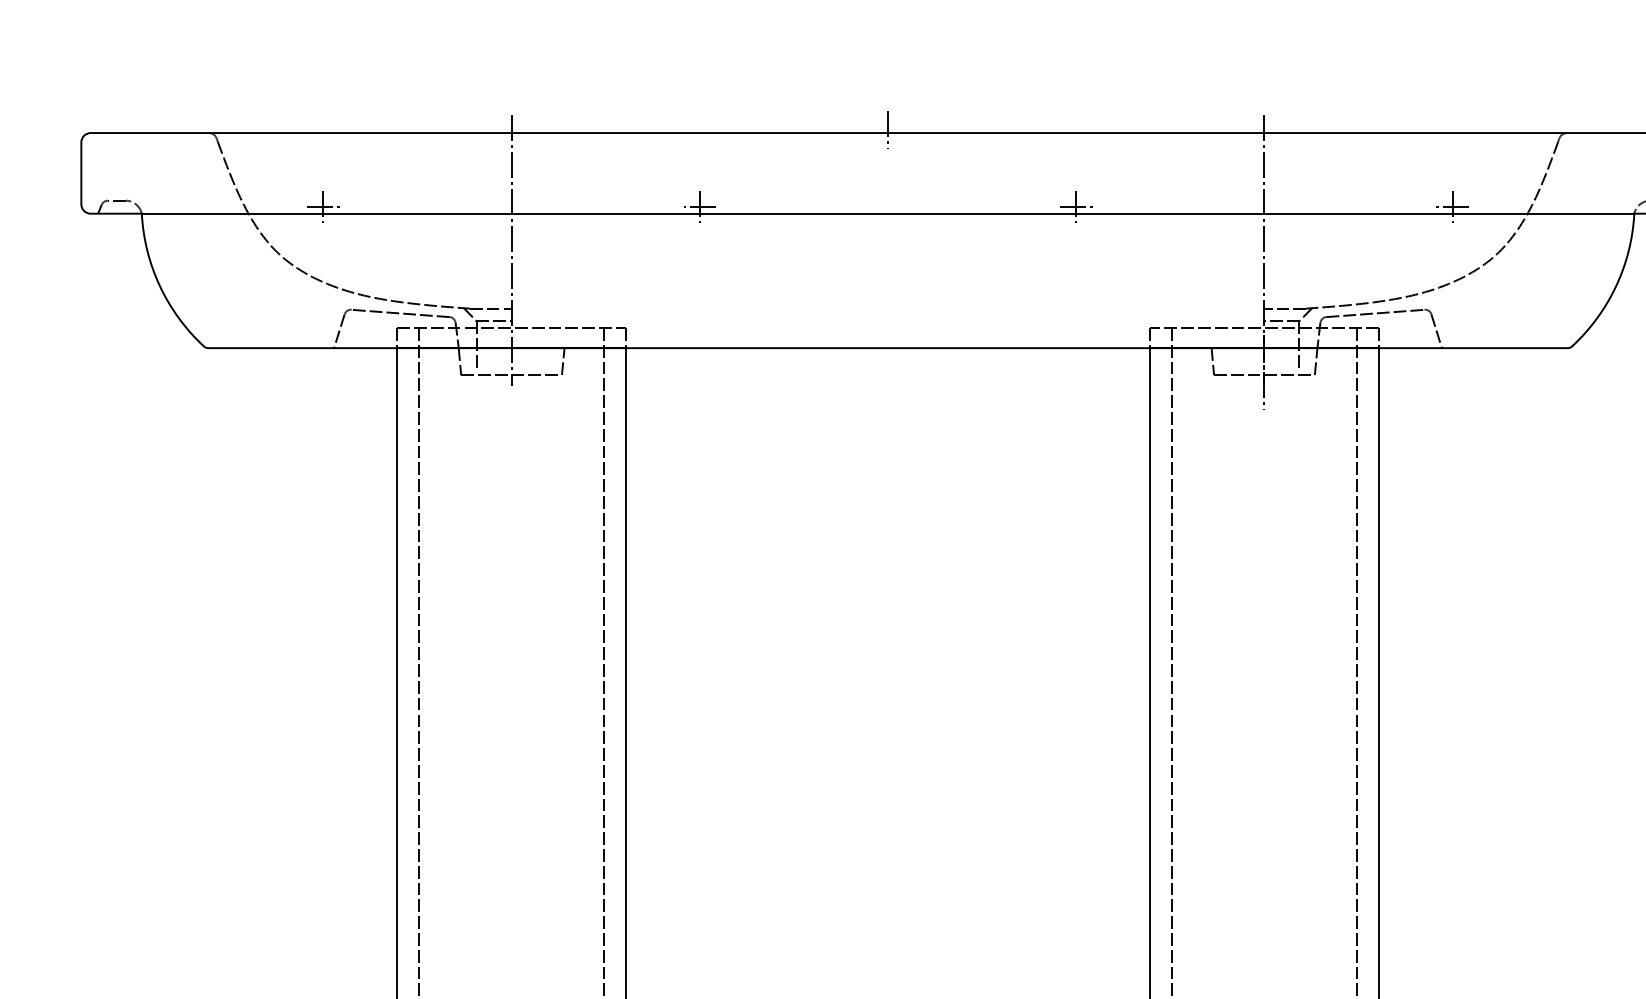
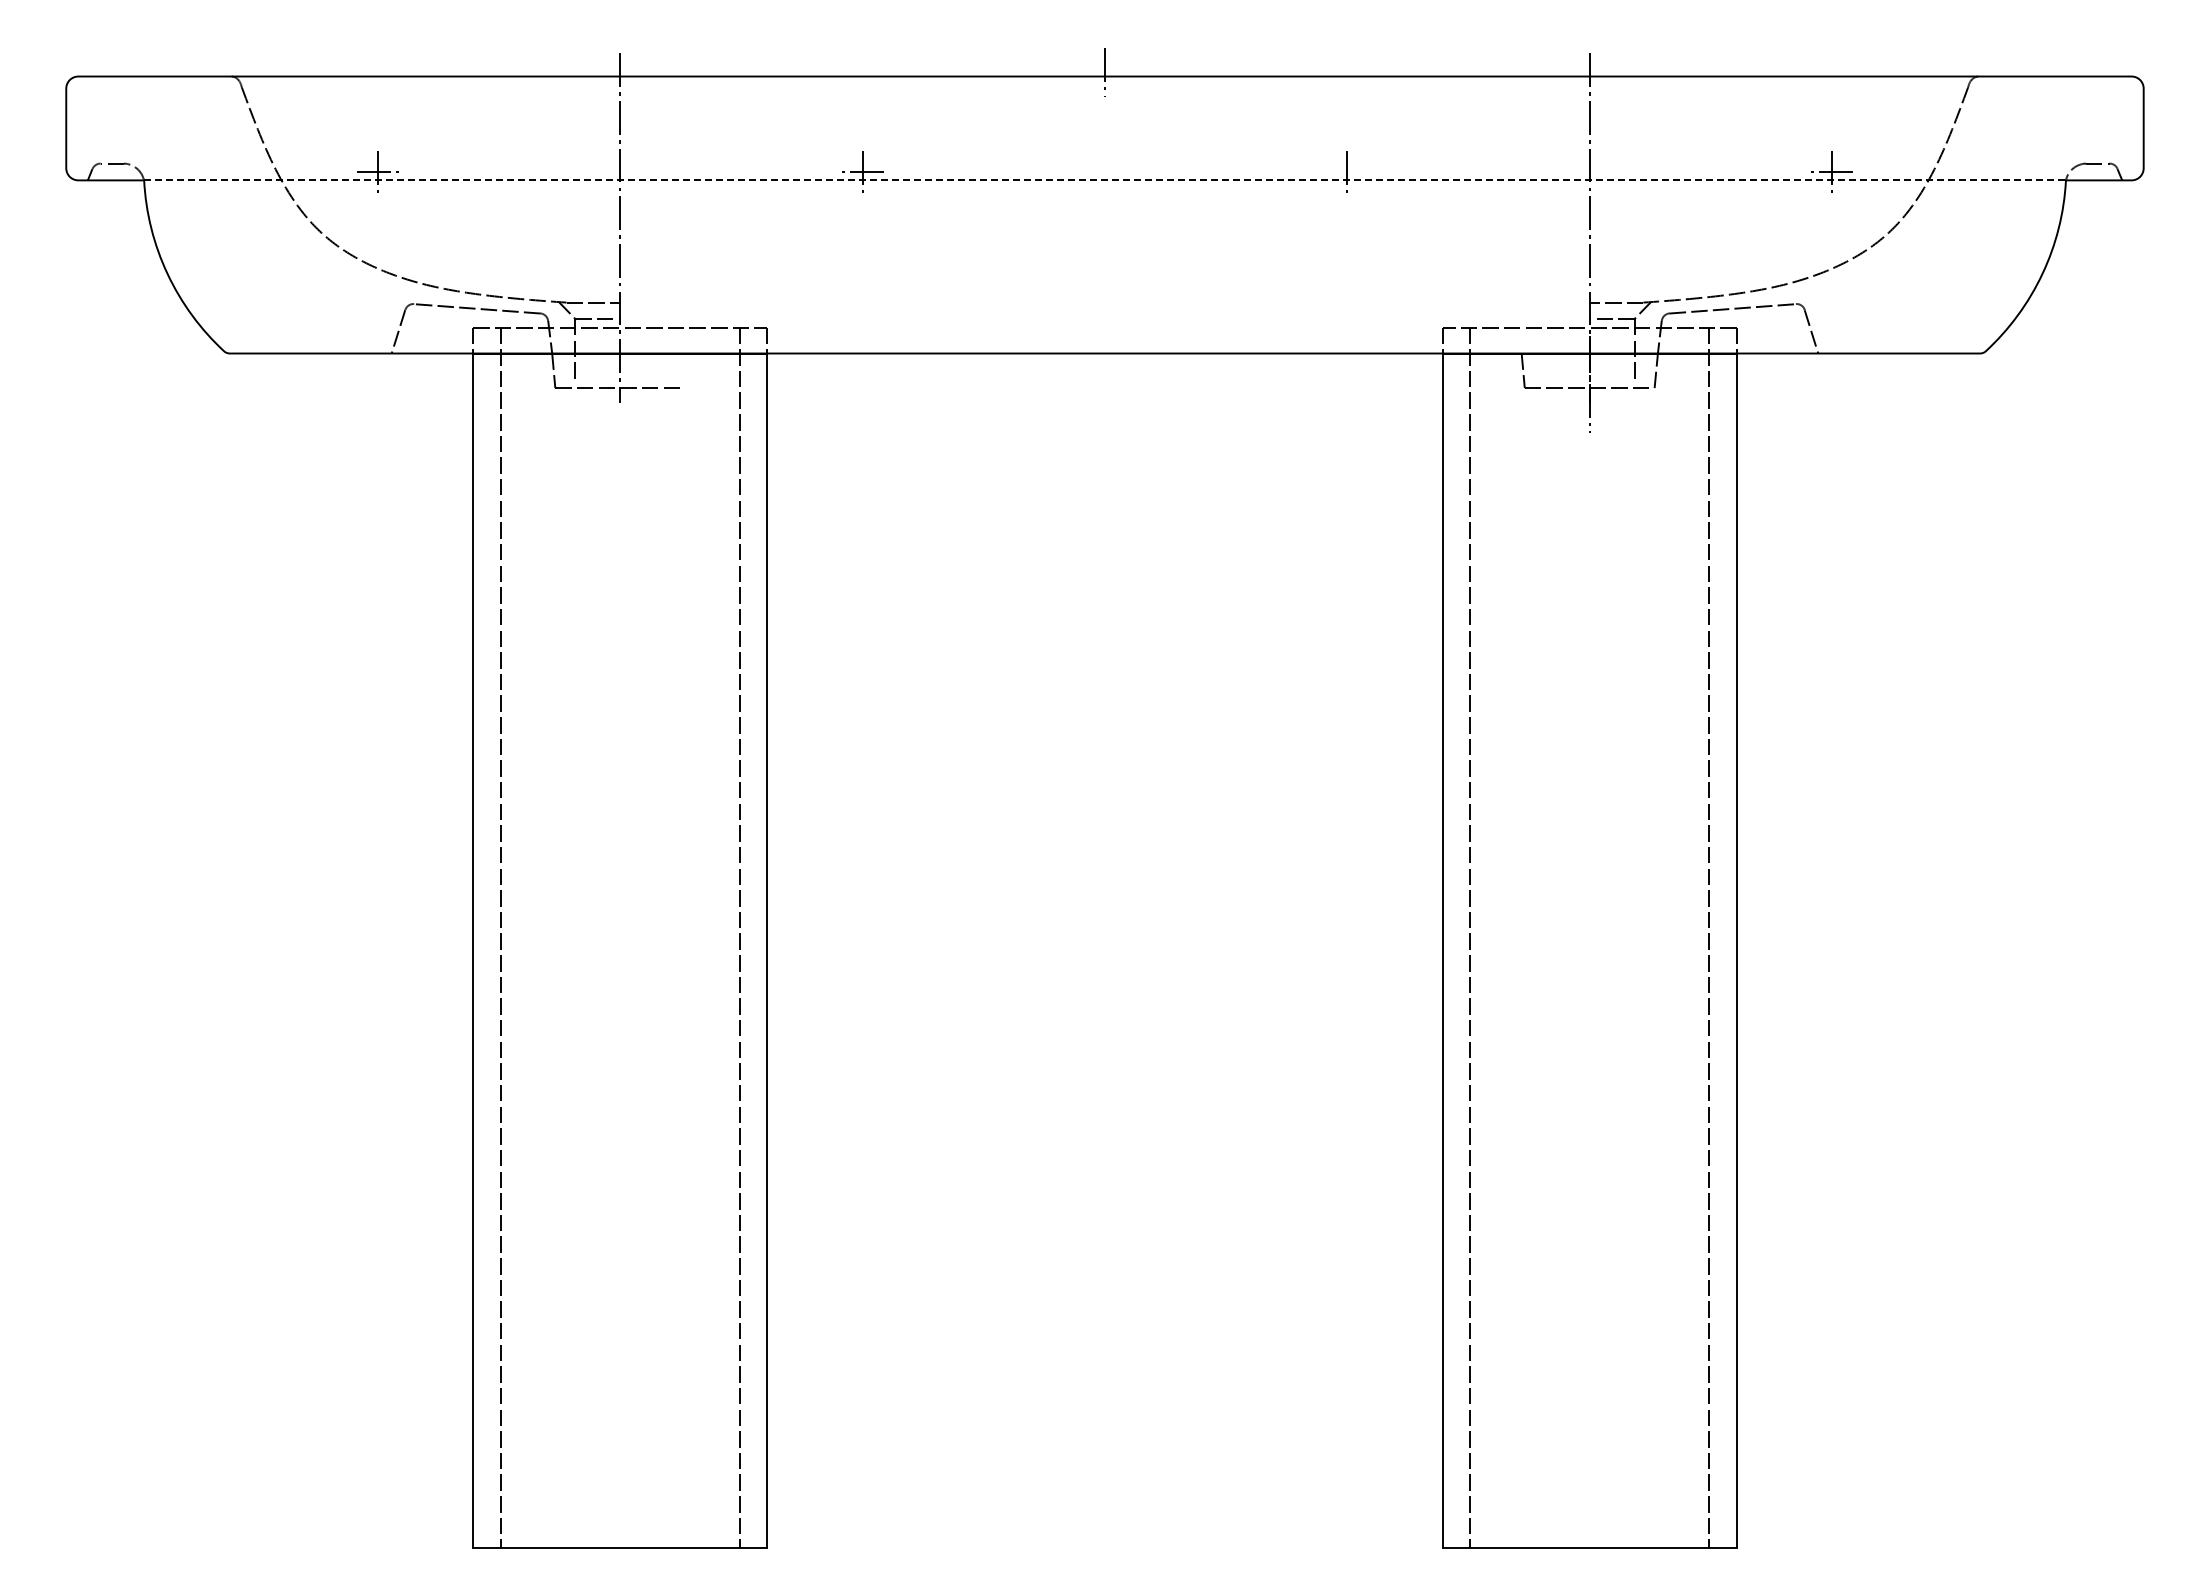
line: (1076, 206) -> (1347, 171), removed
line: (888, 213) -> (1105, 180), solid -> dashed
line: (563, 361) -> (686, 370), removed

